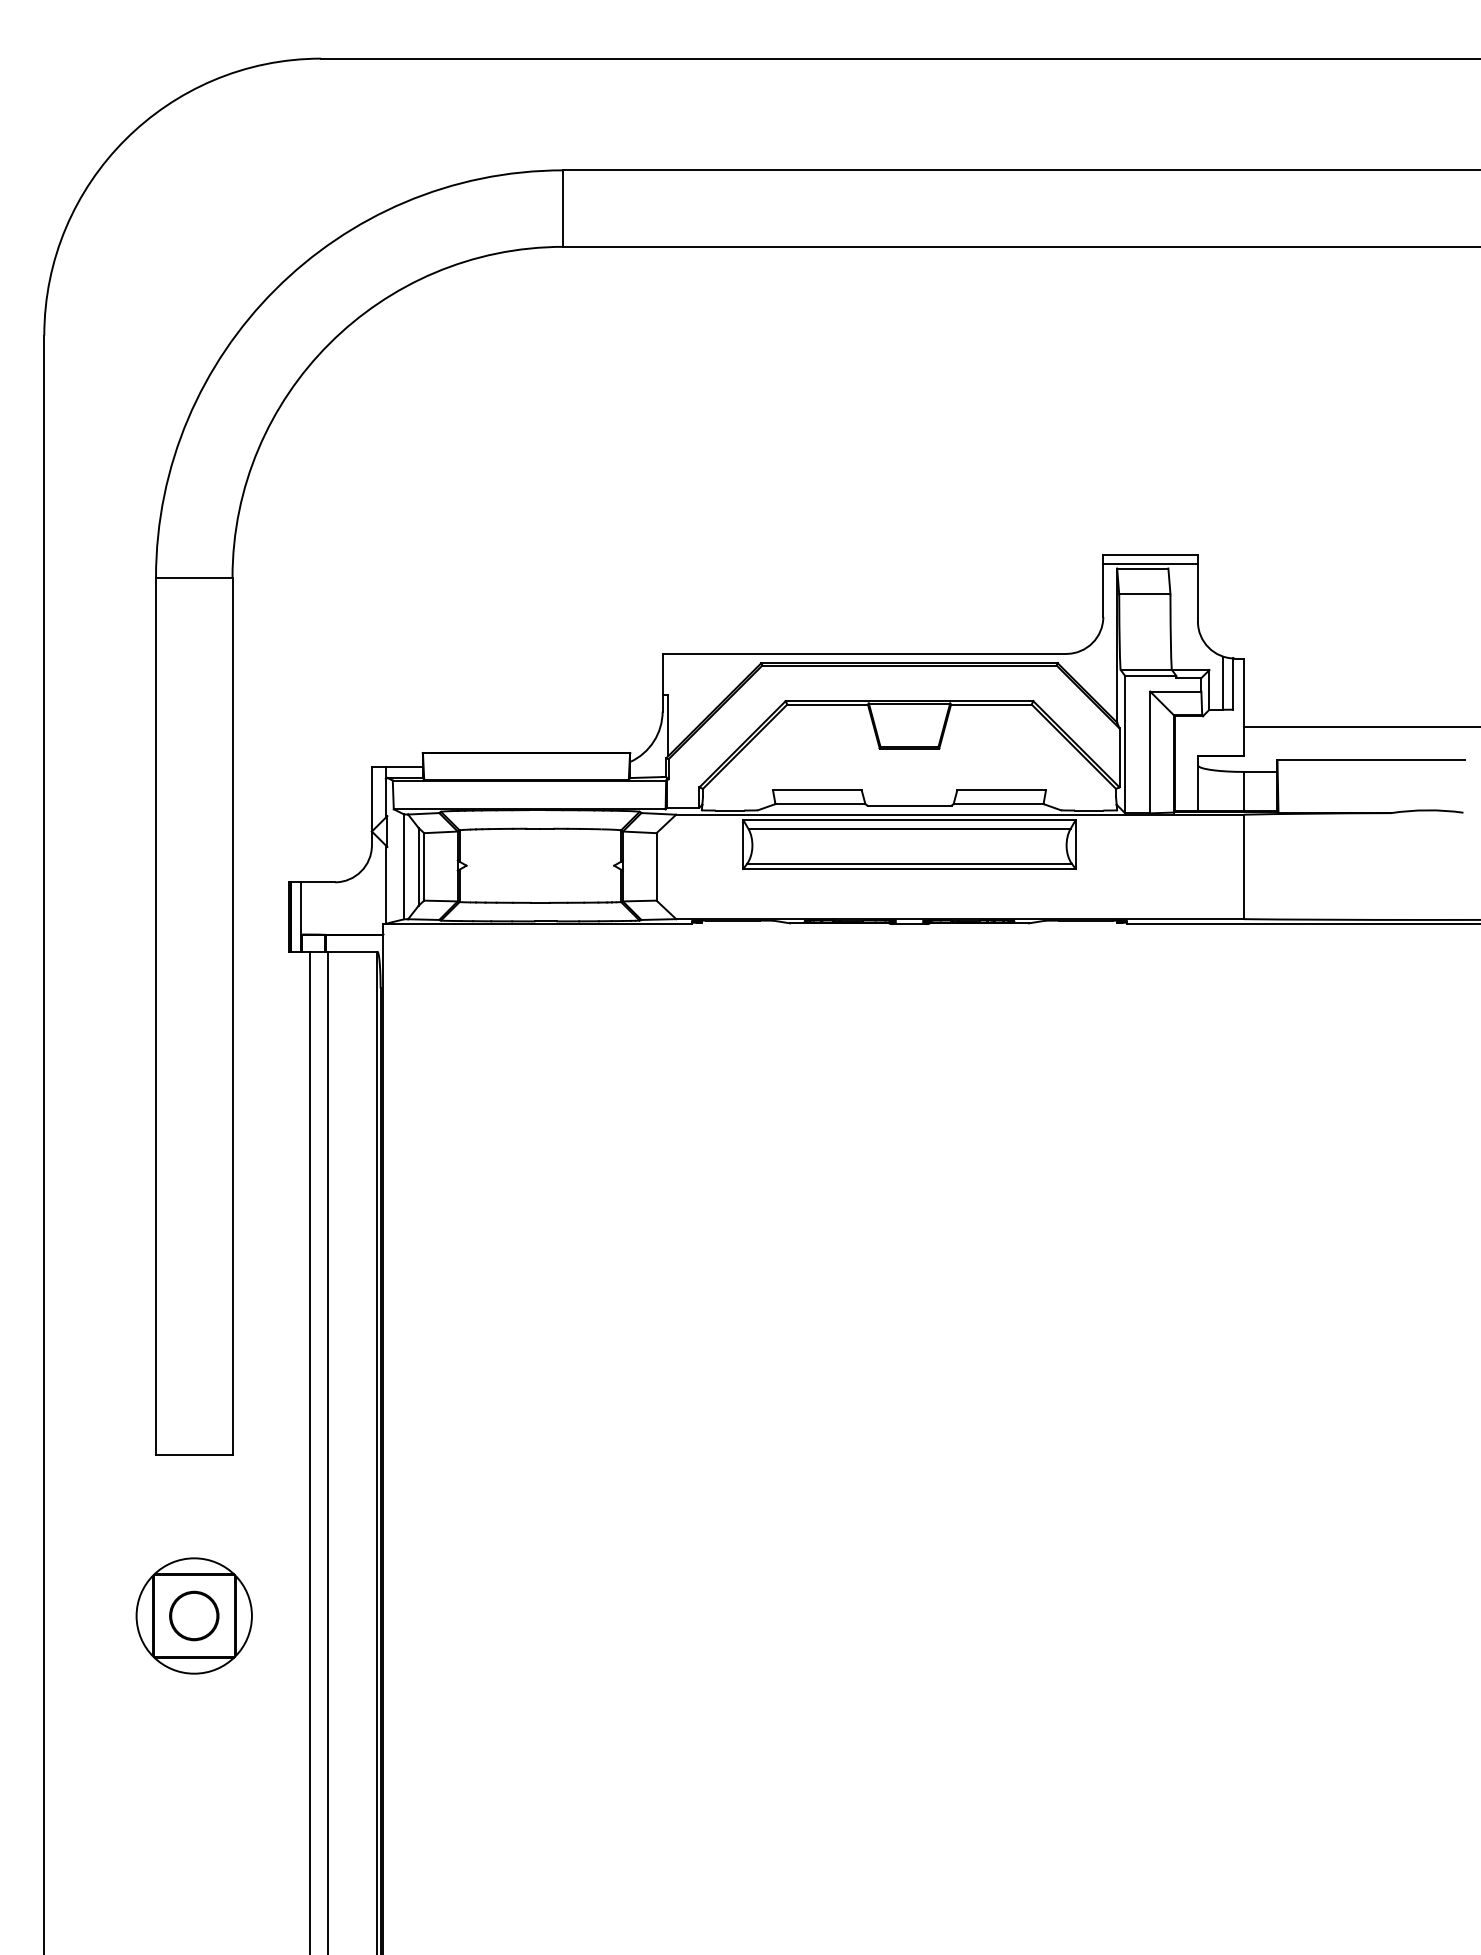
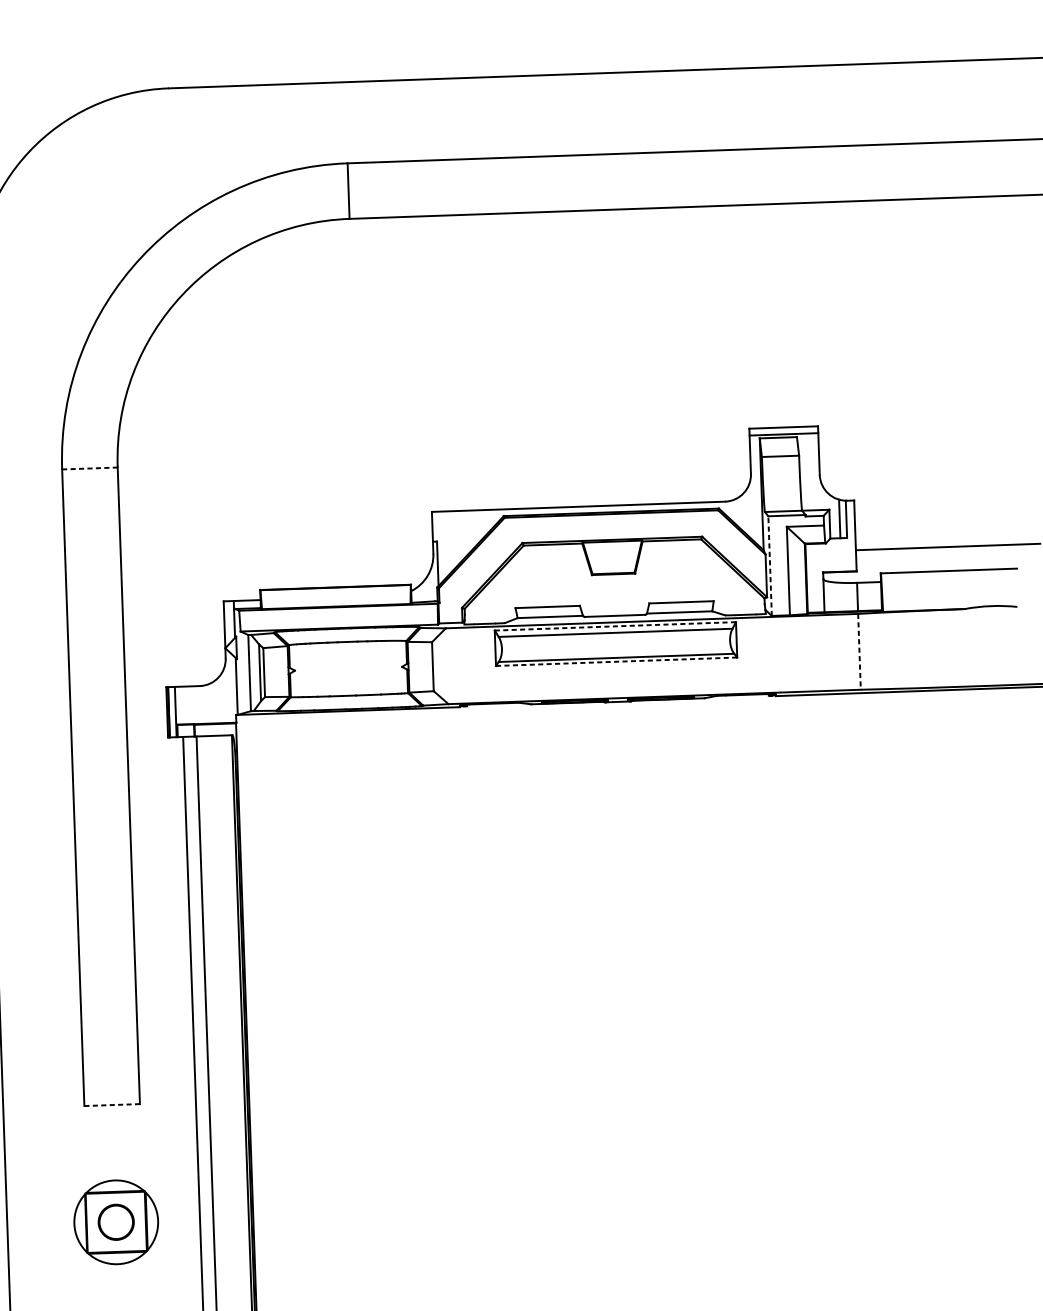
line: (194, 577) -> (90, 468), solid -> dashed
line: (1125, 744) -> (770, 565), solid -> dashed
line: (910, 820) -> (616, 626), solid -> dashed
line: (1244, 867) -> (859, 652), solid -> dashed
line: (910, 868) -> (617, 661), solid -> dashed
line: (194, 1454) -> (112, 1105), solid -> dashed

